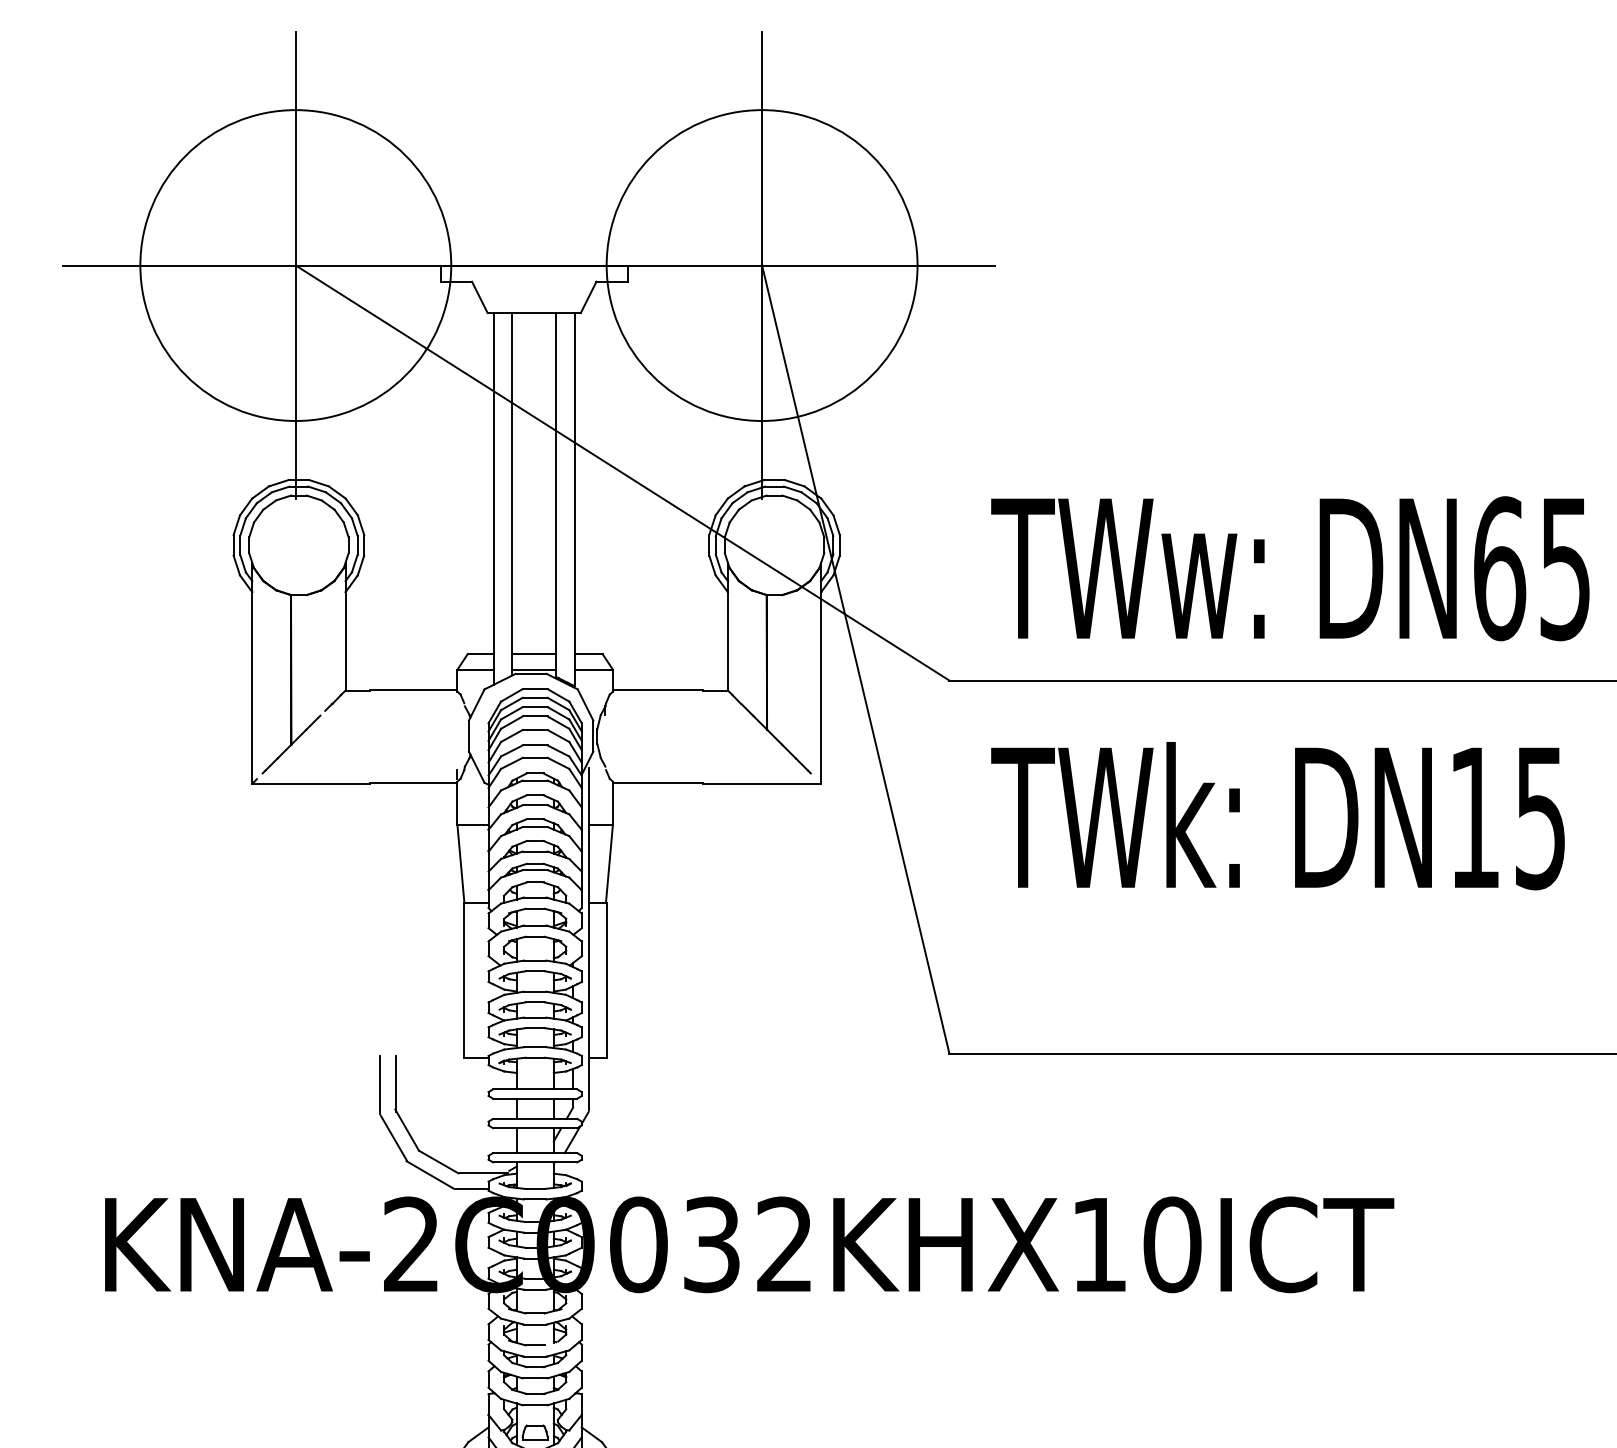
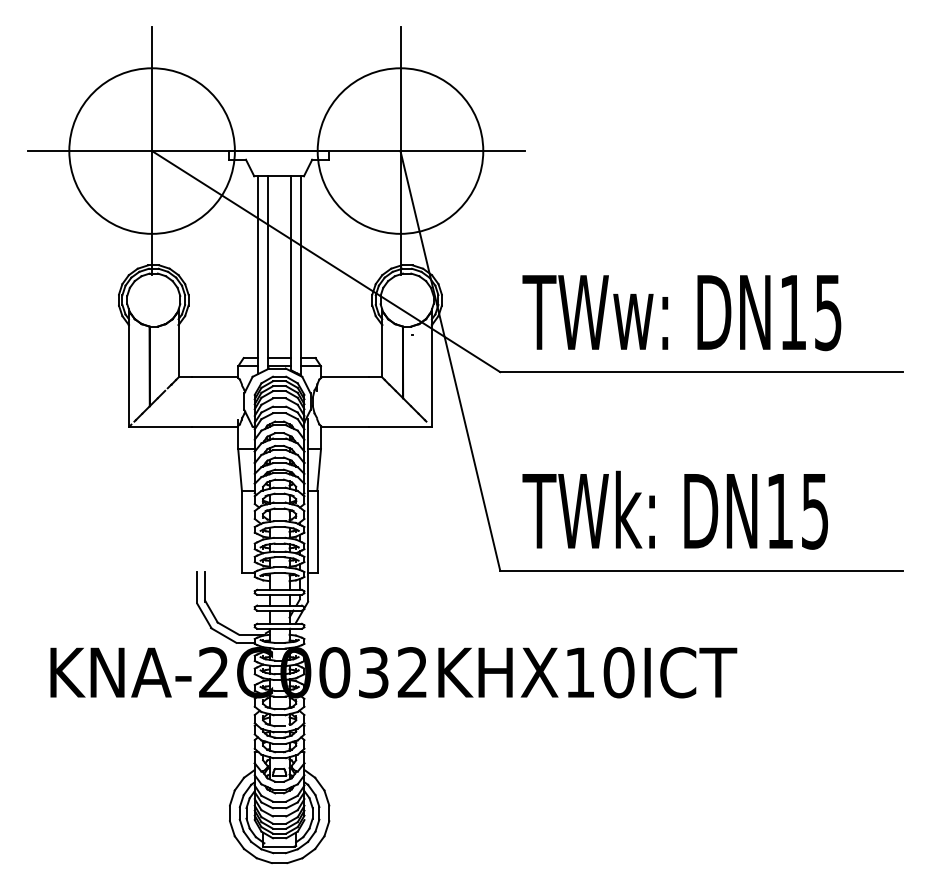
text: (1499, 568) -> (793, 312), DN65 -> DN15
text: (1276, 814) -> (674, 509), moved

